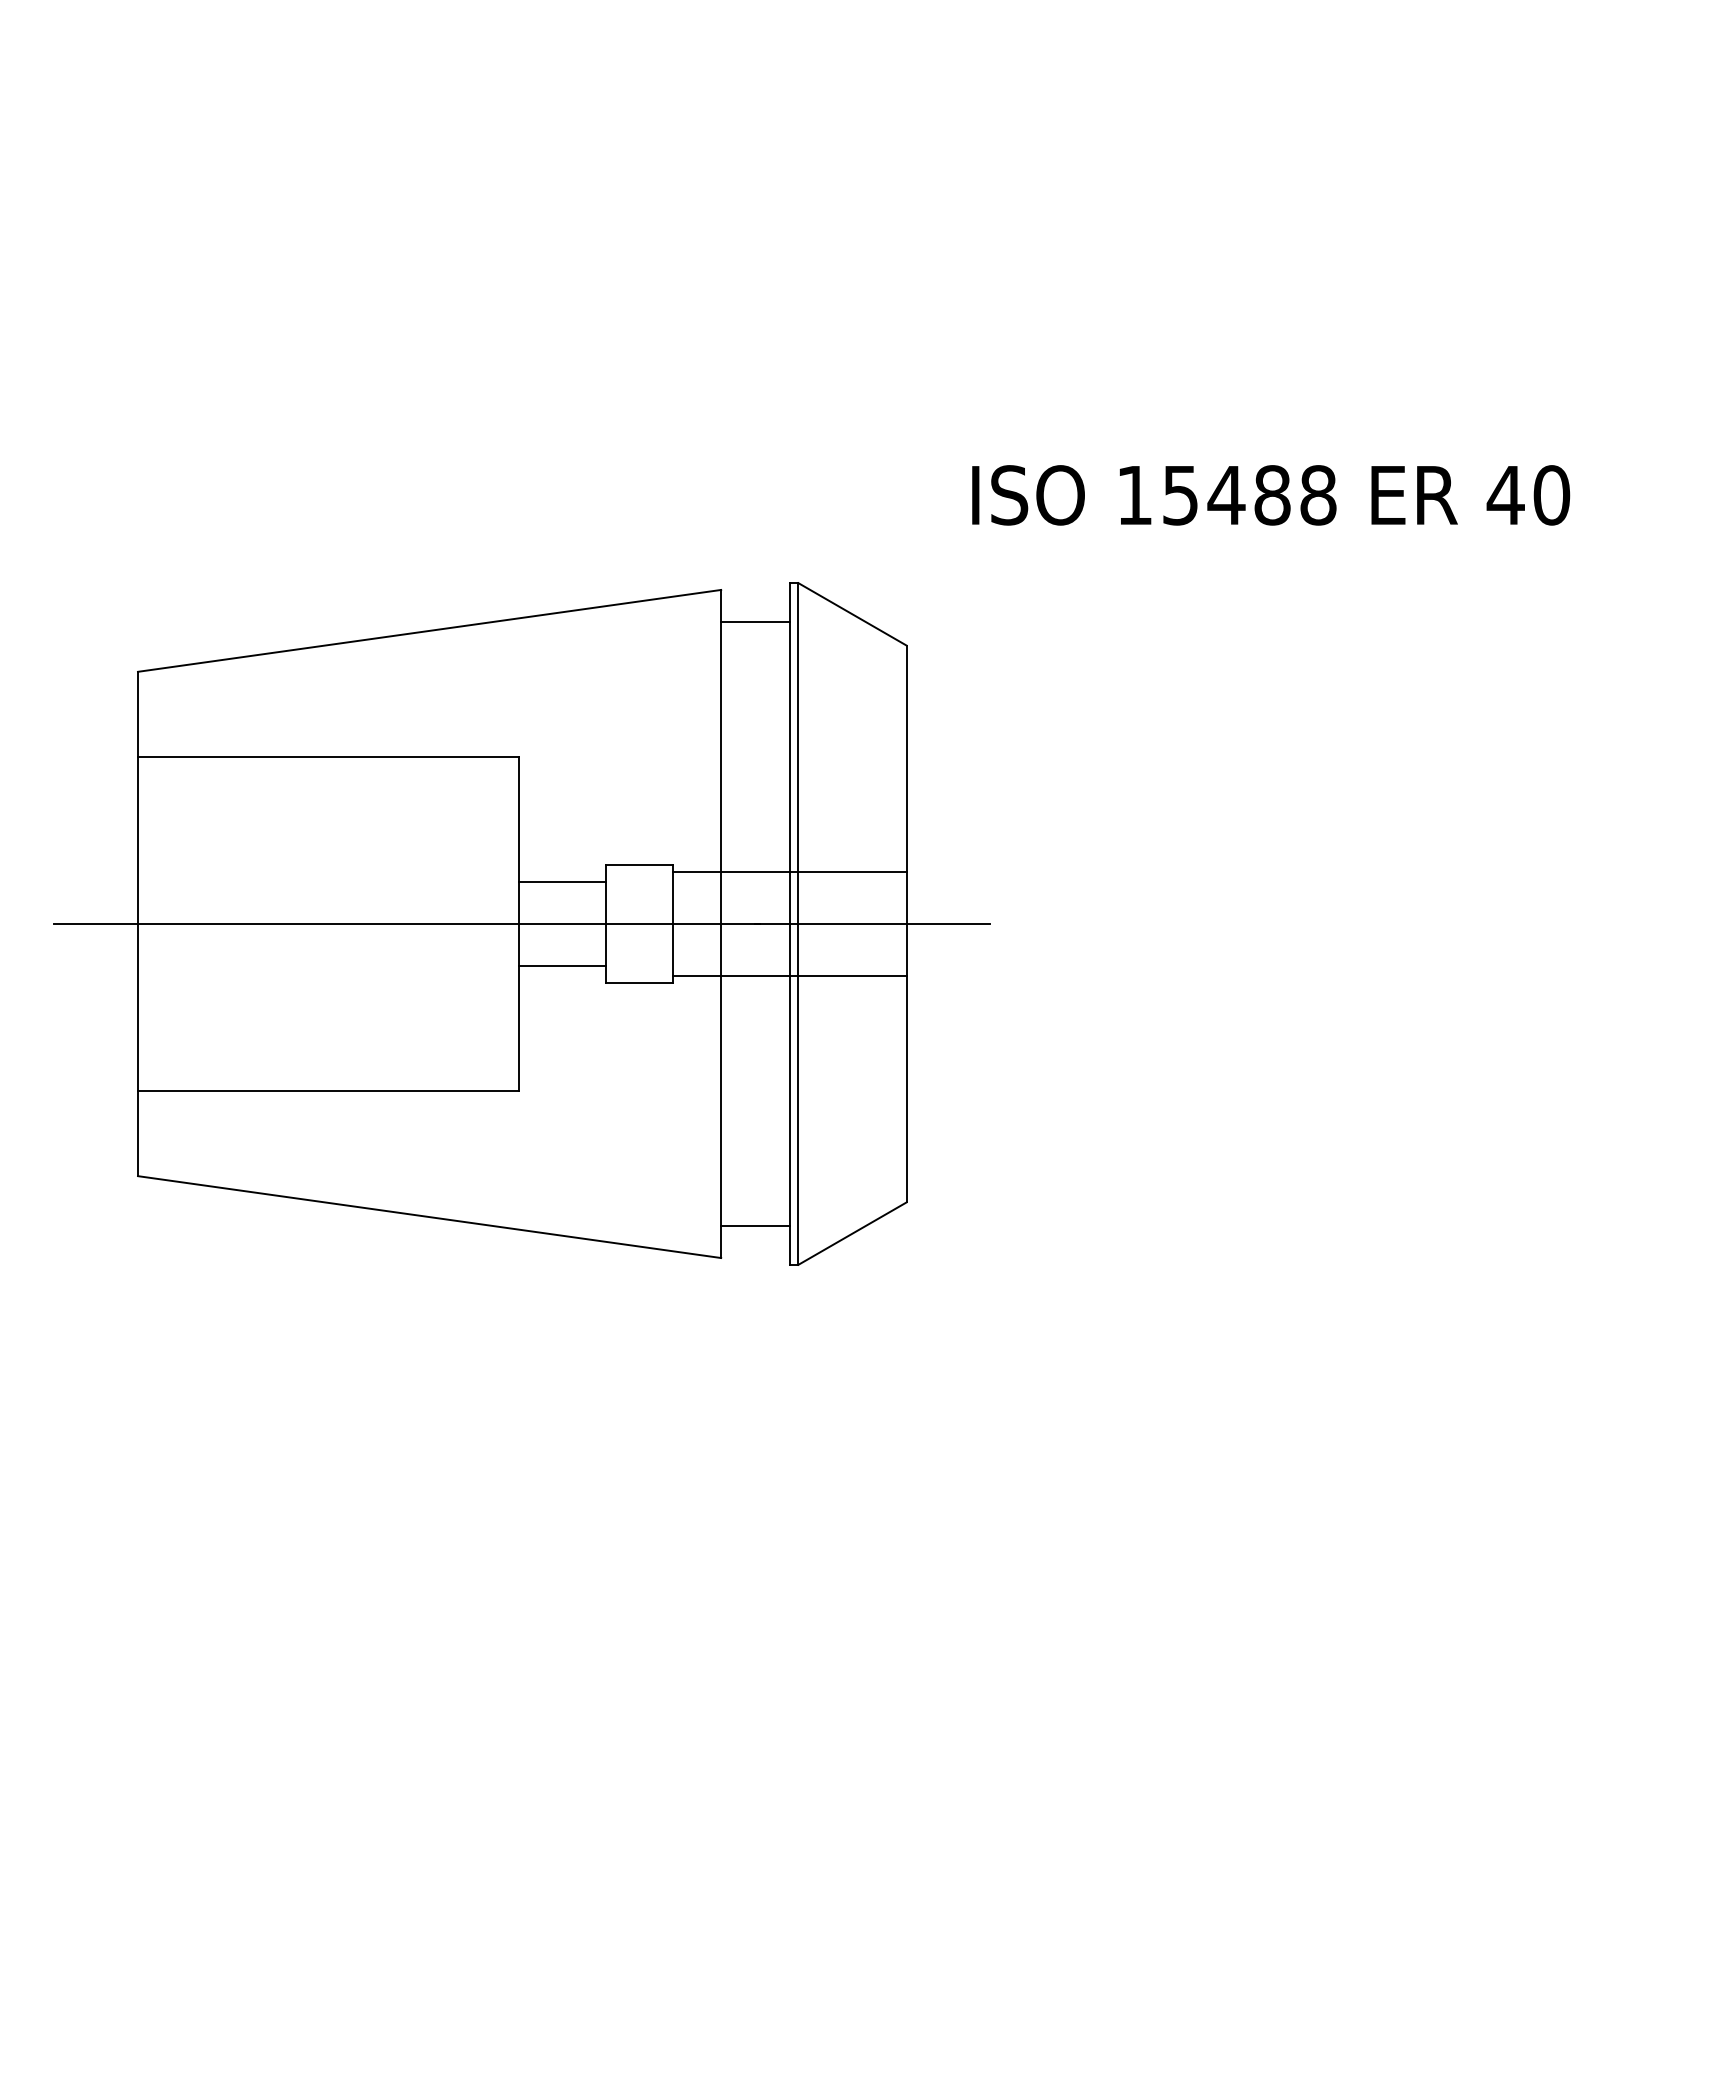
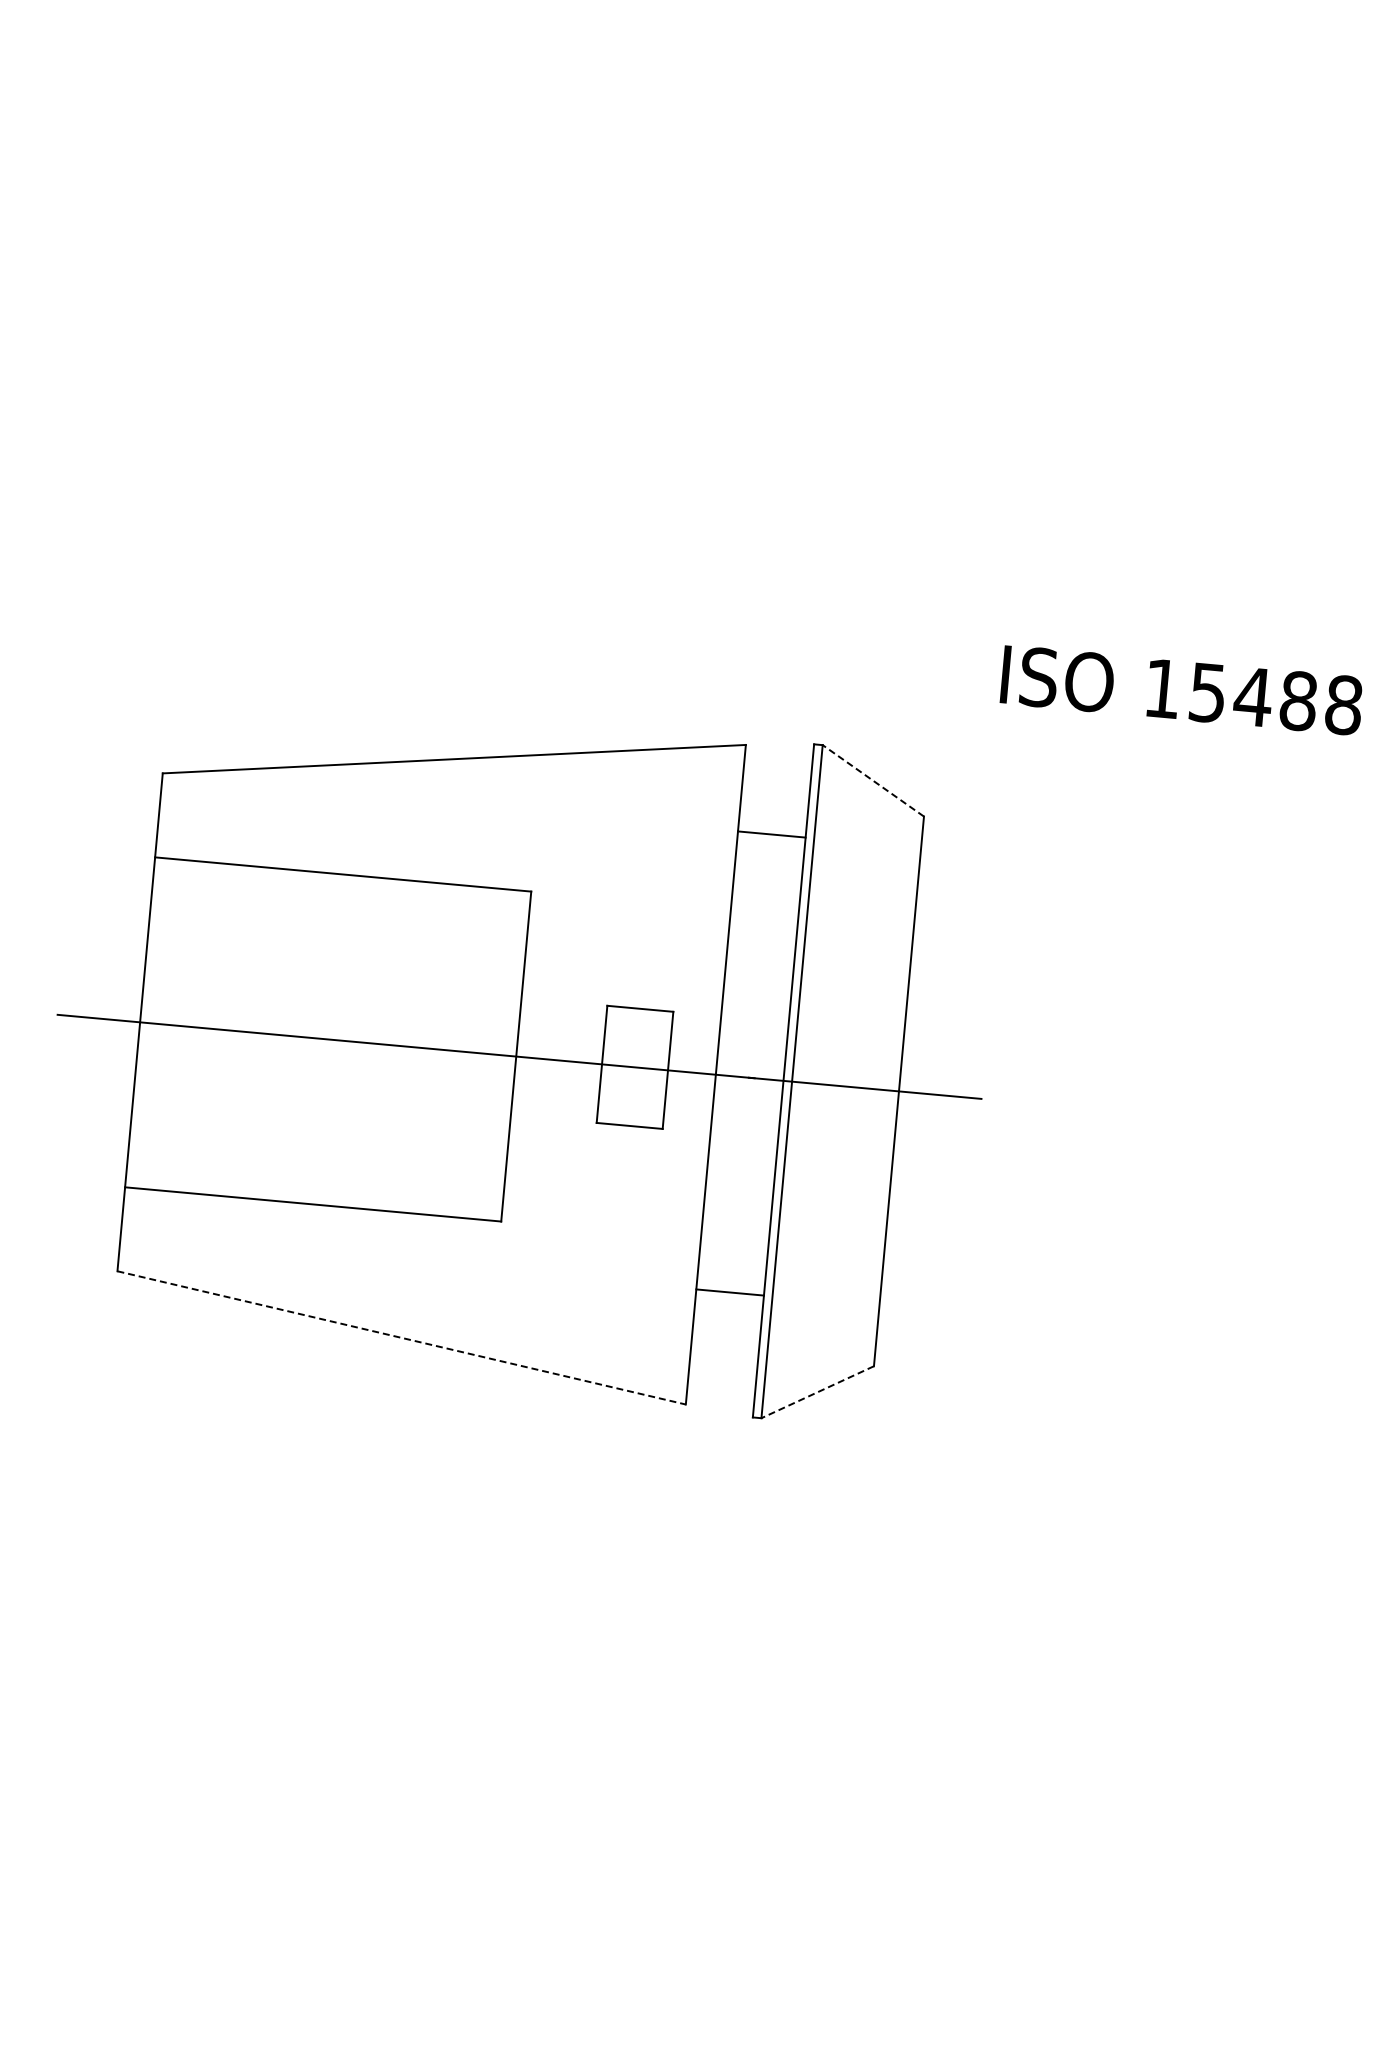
line: (852, 614) -> (873, 780), solid -> dashed
line: (755, 621) -> (771, 834), moved
line: (789, 872) -> (787, 1030), removed
line: (561, 882) -> (561, 1019), removed
line: (561, 965) -> (554, 1101), removed
line: (789, 975) -> (778, 1131), removed
line: (430, 1217) -> (402, 1338), solid -> dashed
line: (755, 1226) -> (730, 1292), moved
line: (852, 1233) -> (817, 1392), solid -> dashed

